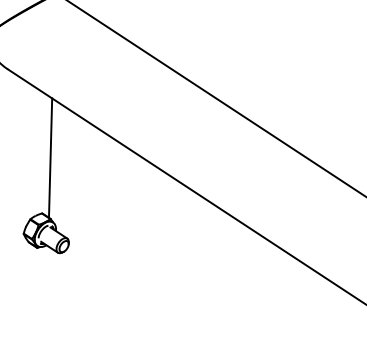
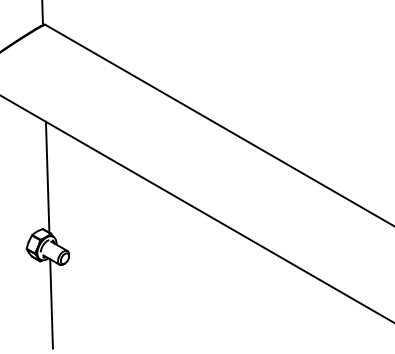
line: (46, 293) -> (51, 303), added

